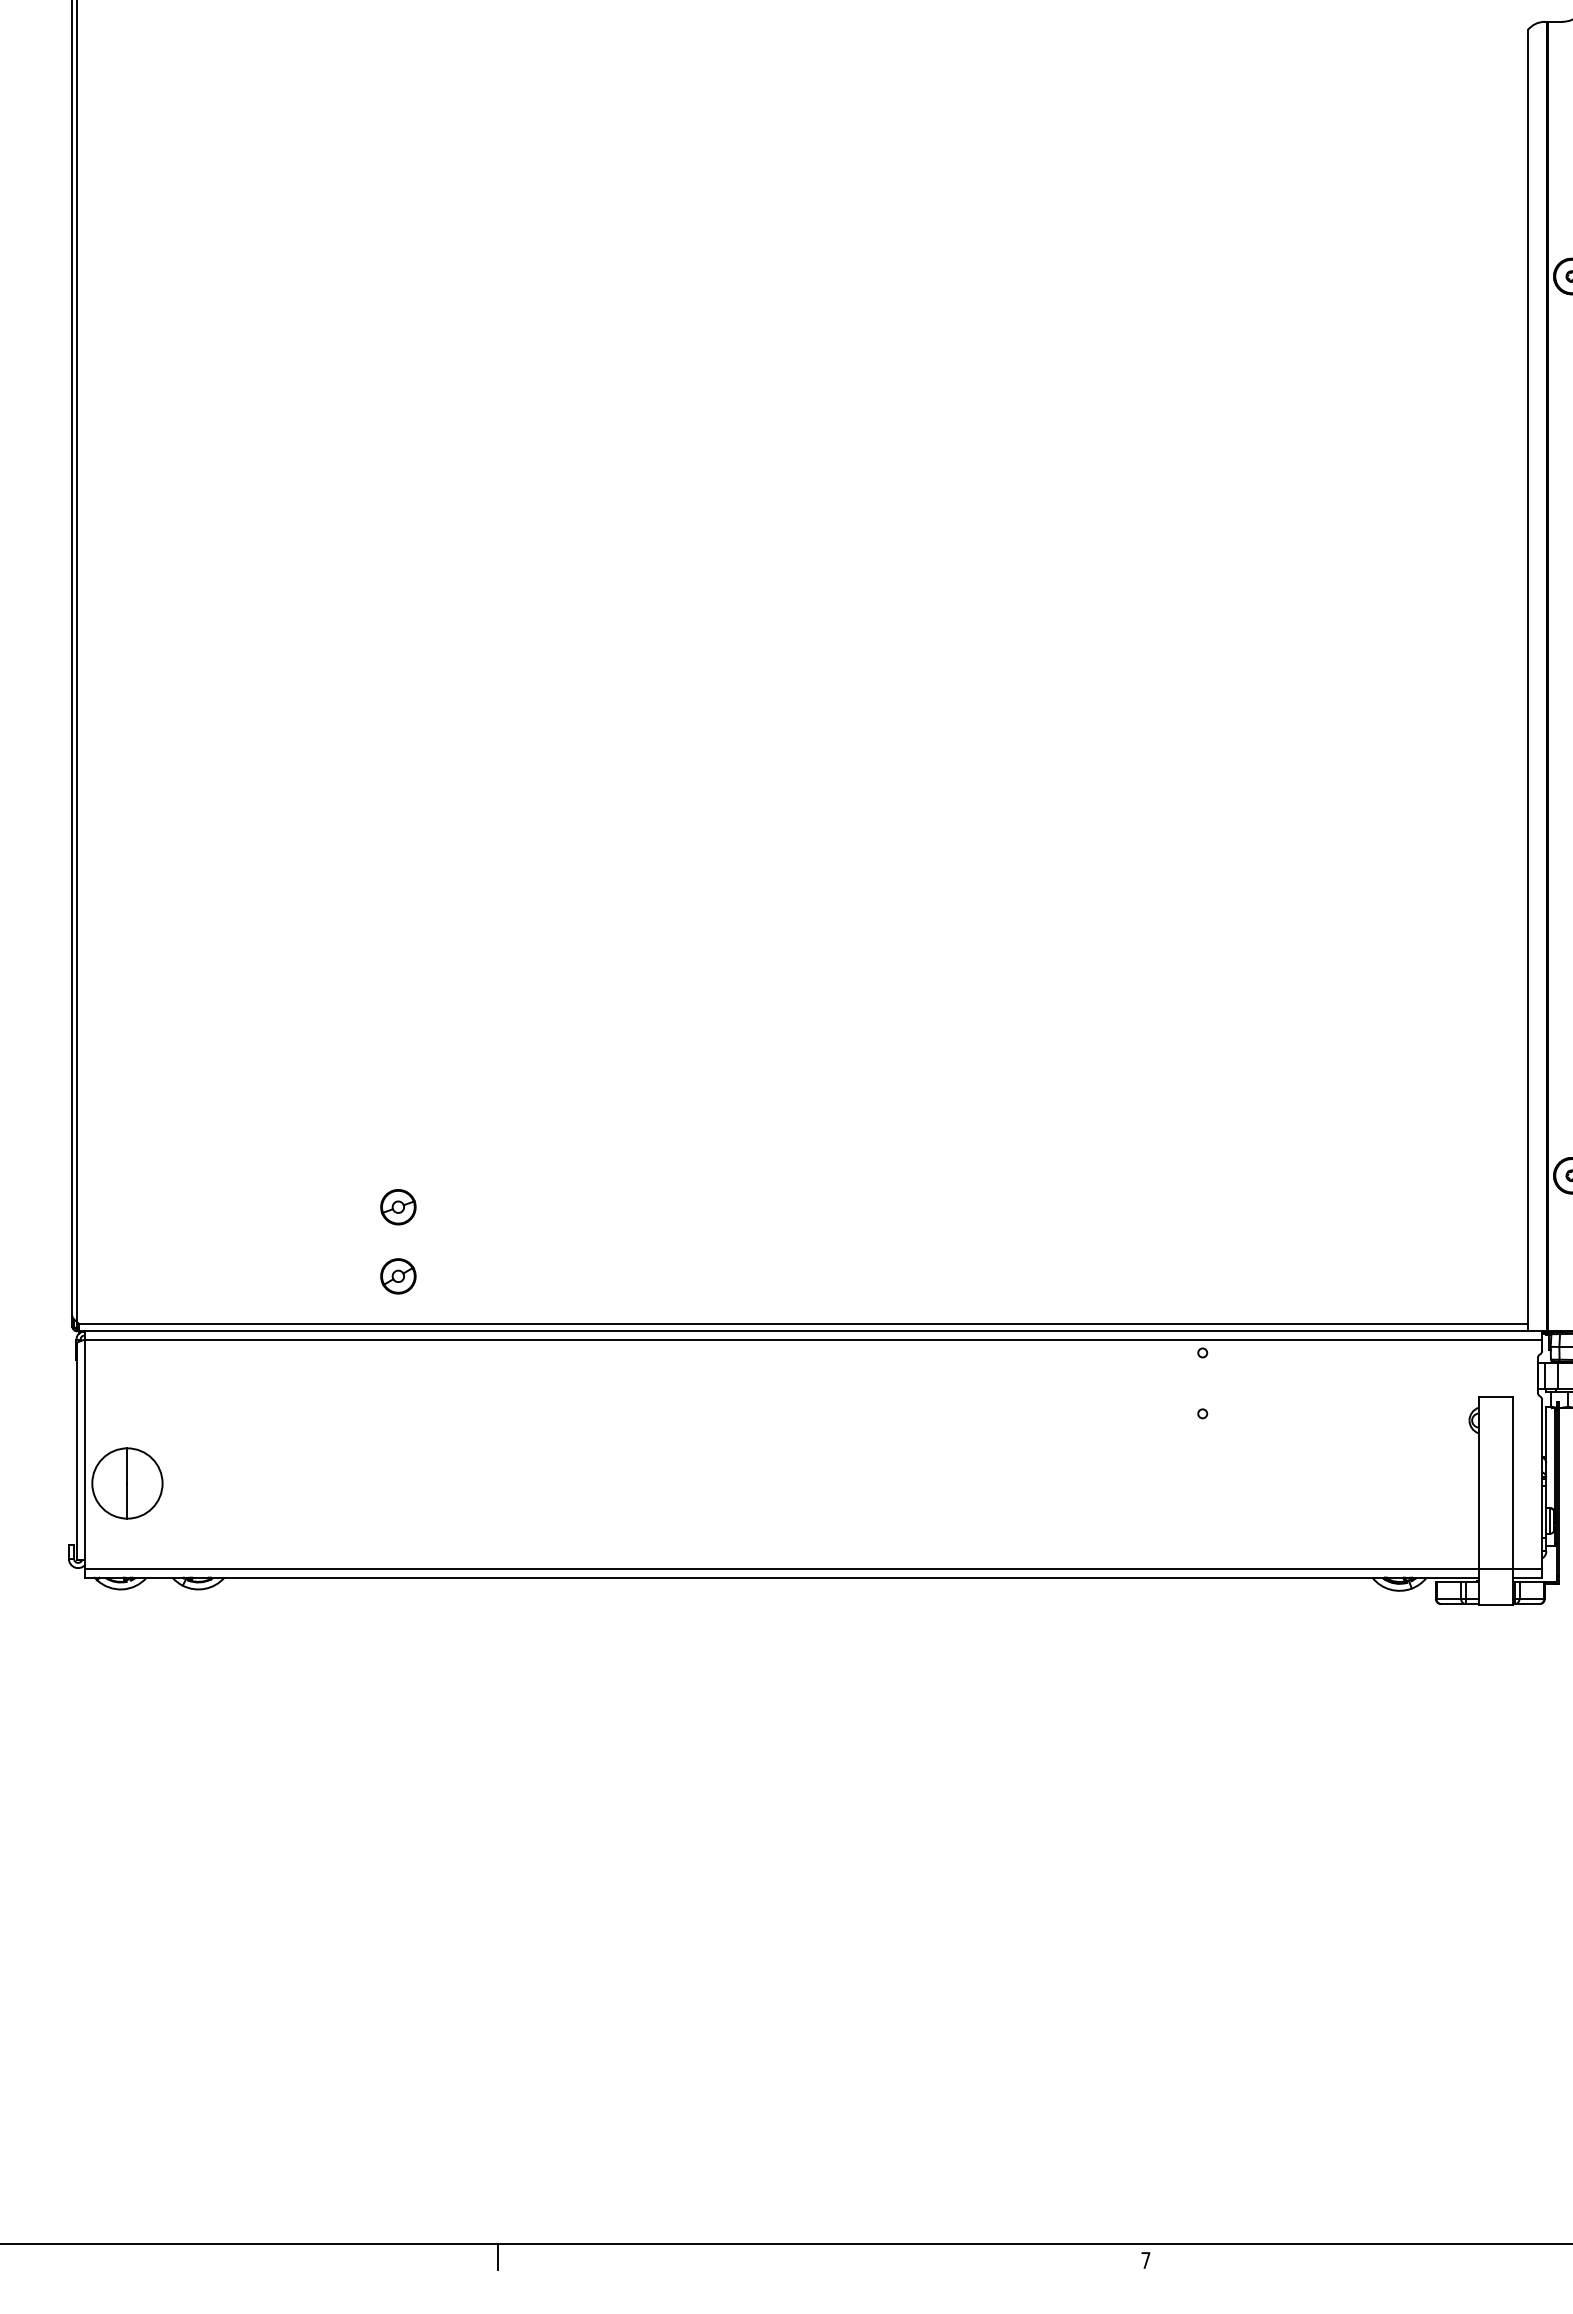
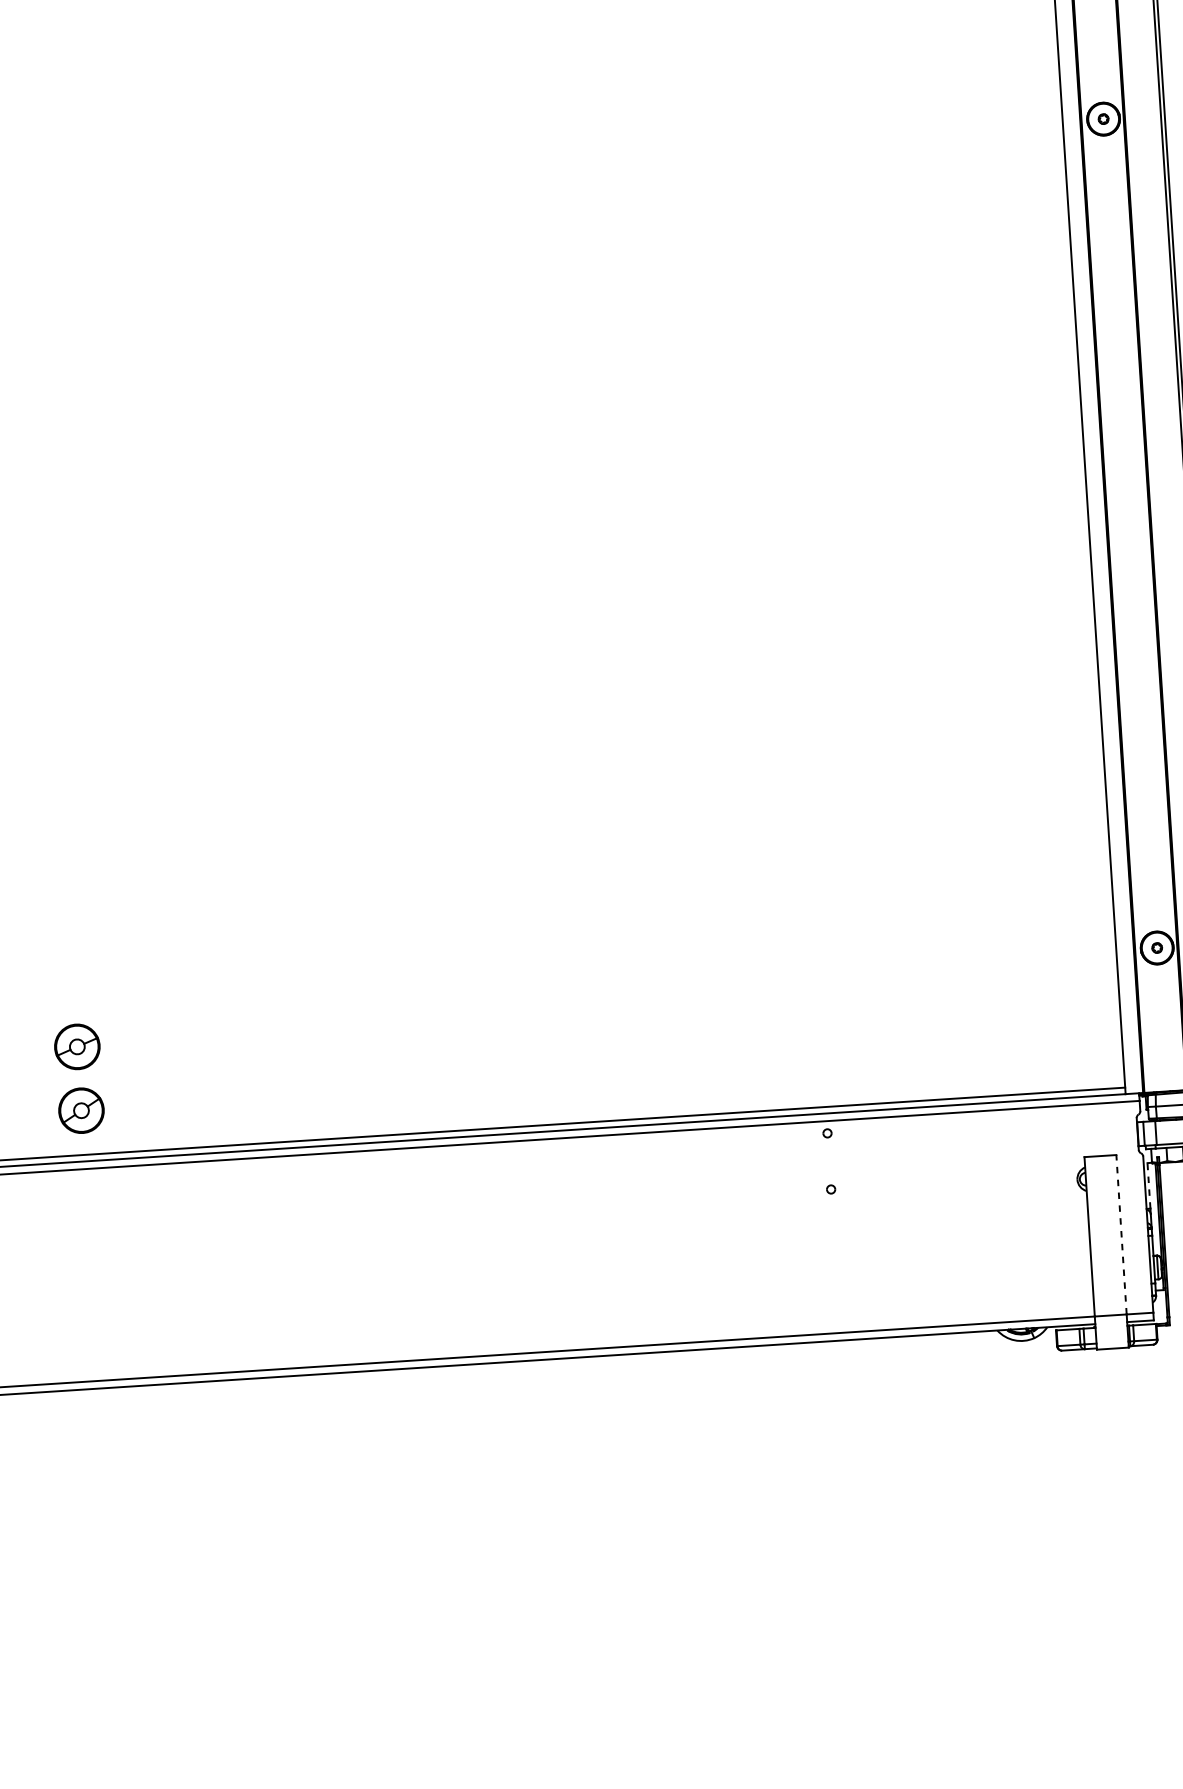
part: (398, 1207) -> (77, 1047), size x1.4
part: (398, 1276) -> (81, 1110), size x1.4
line: (1546, 1432) -> (1149, 1186), solid -> dashed
line: (1513, 1482) -> (1121, 1234), solid -> dashed

